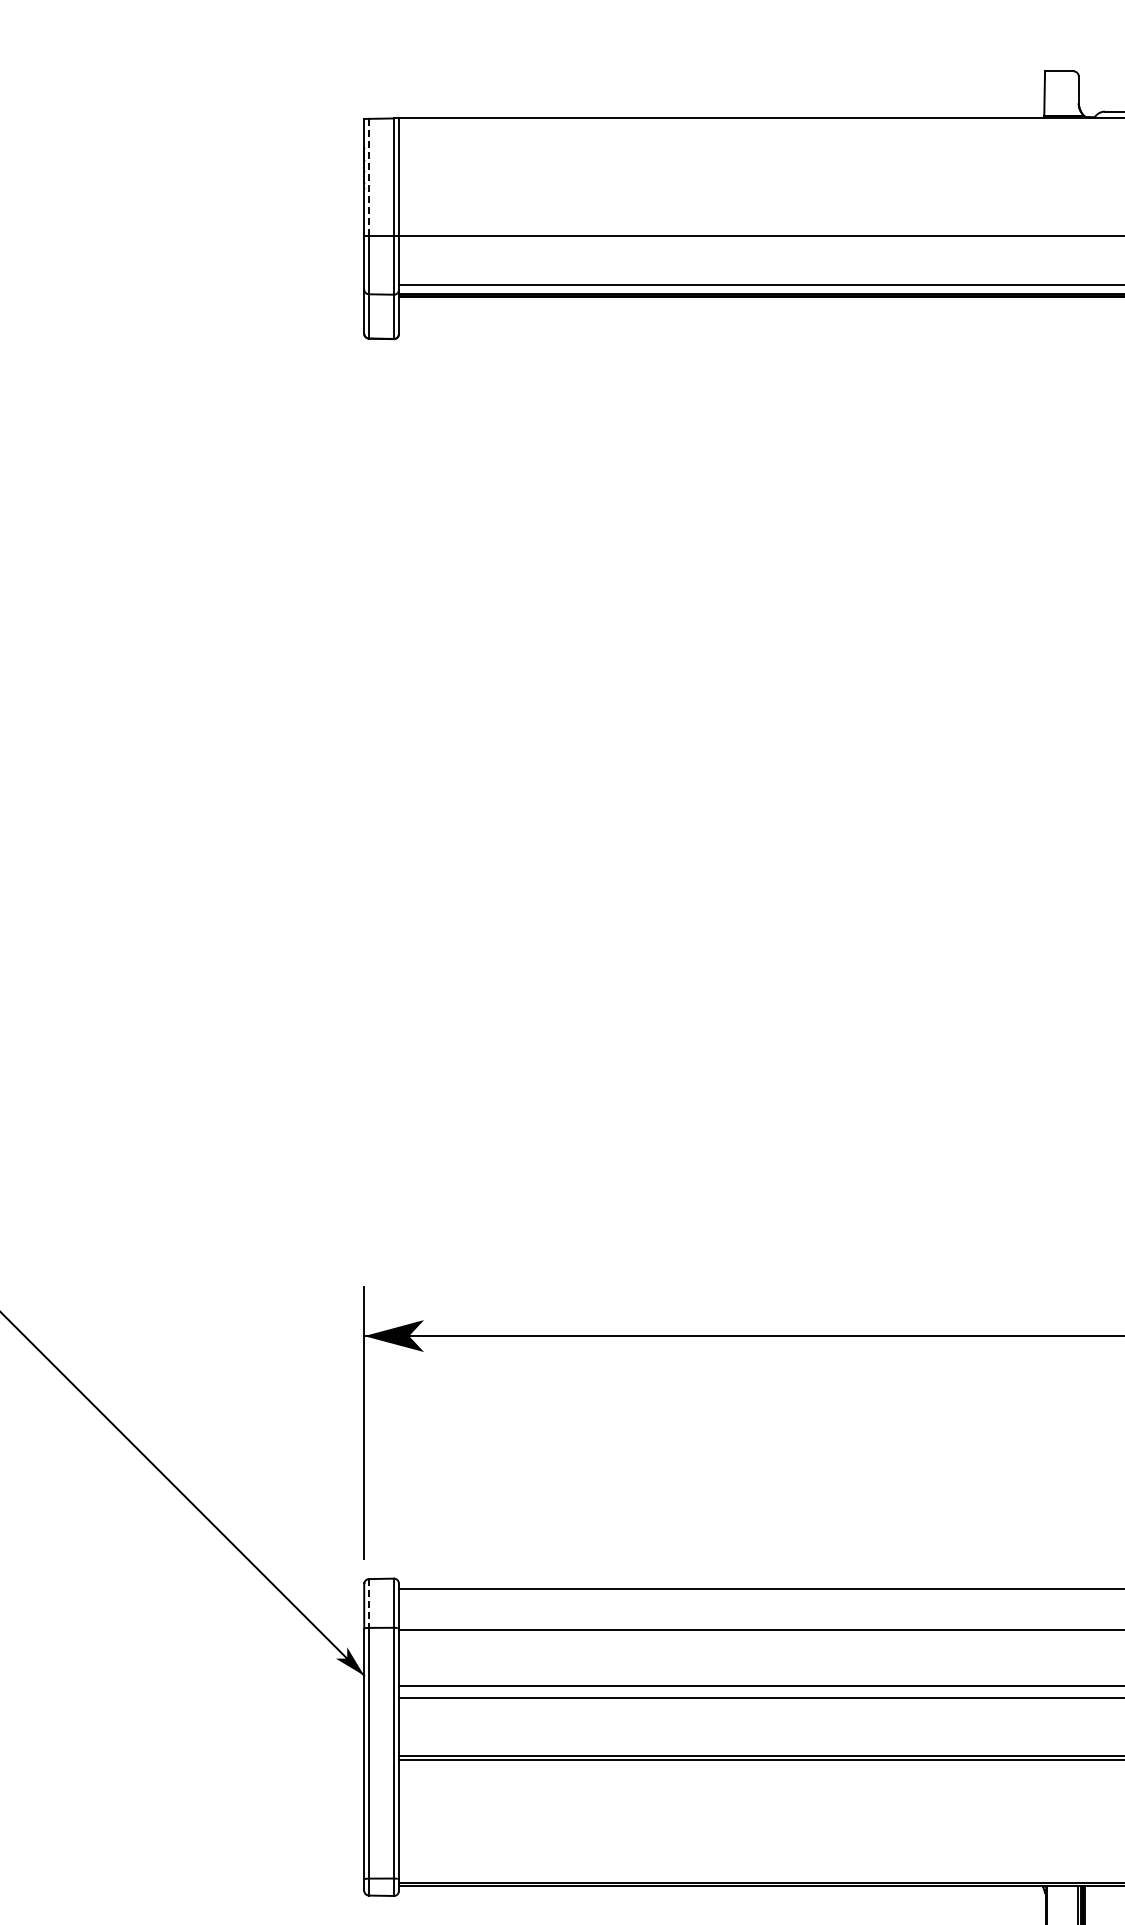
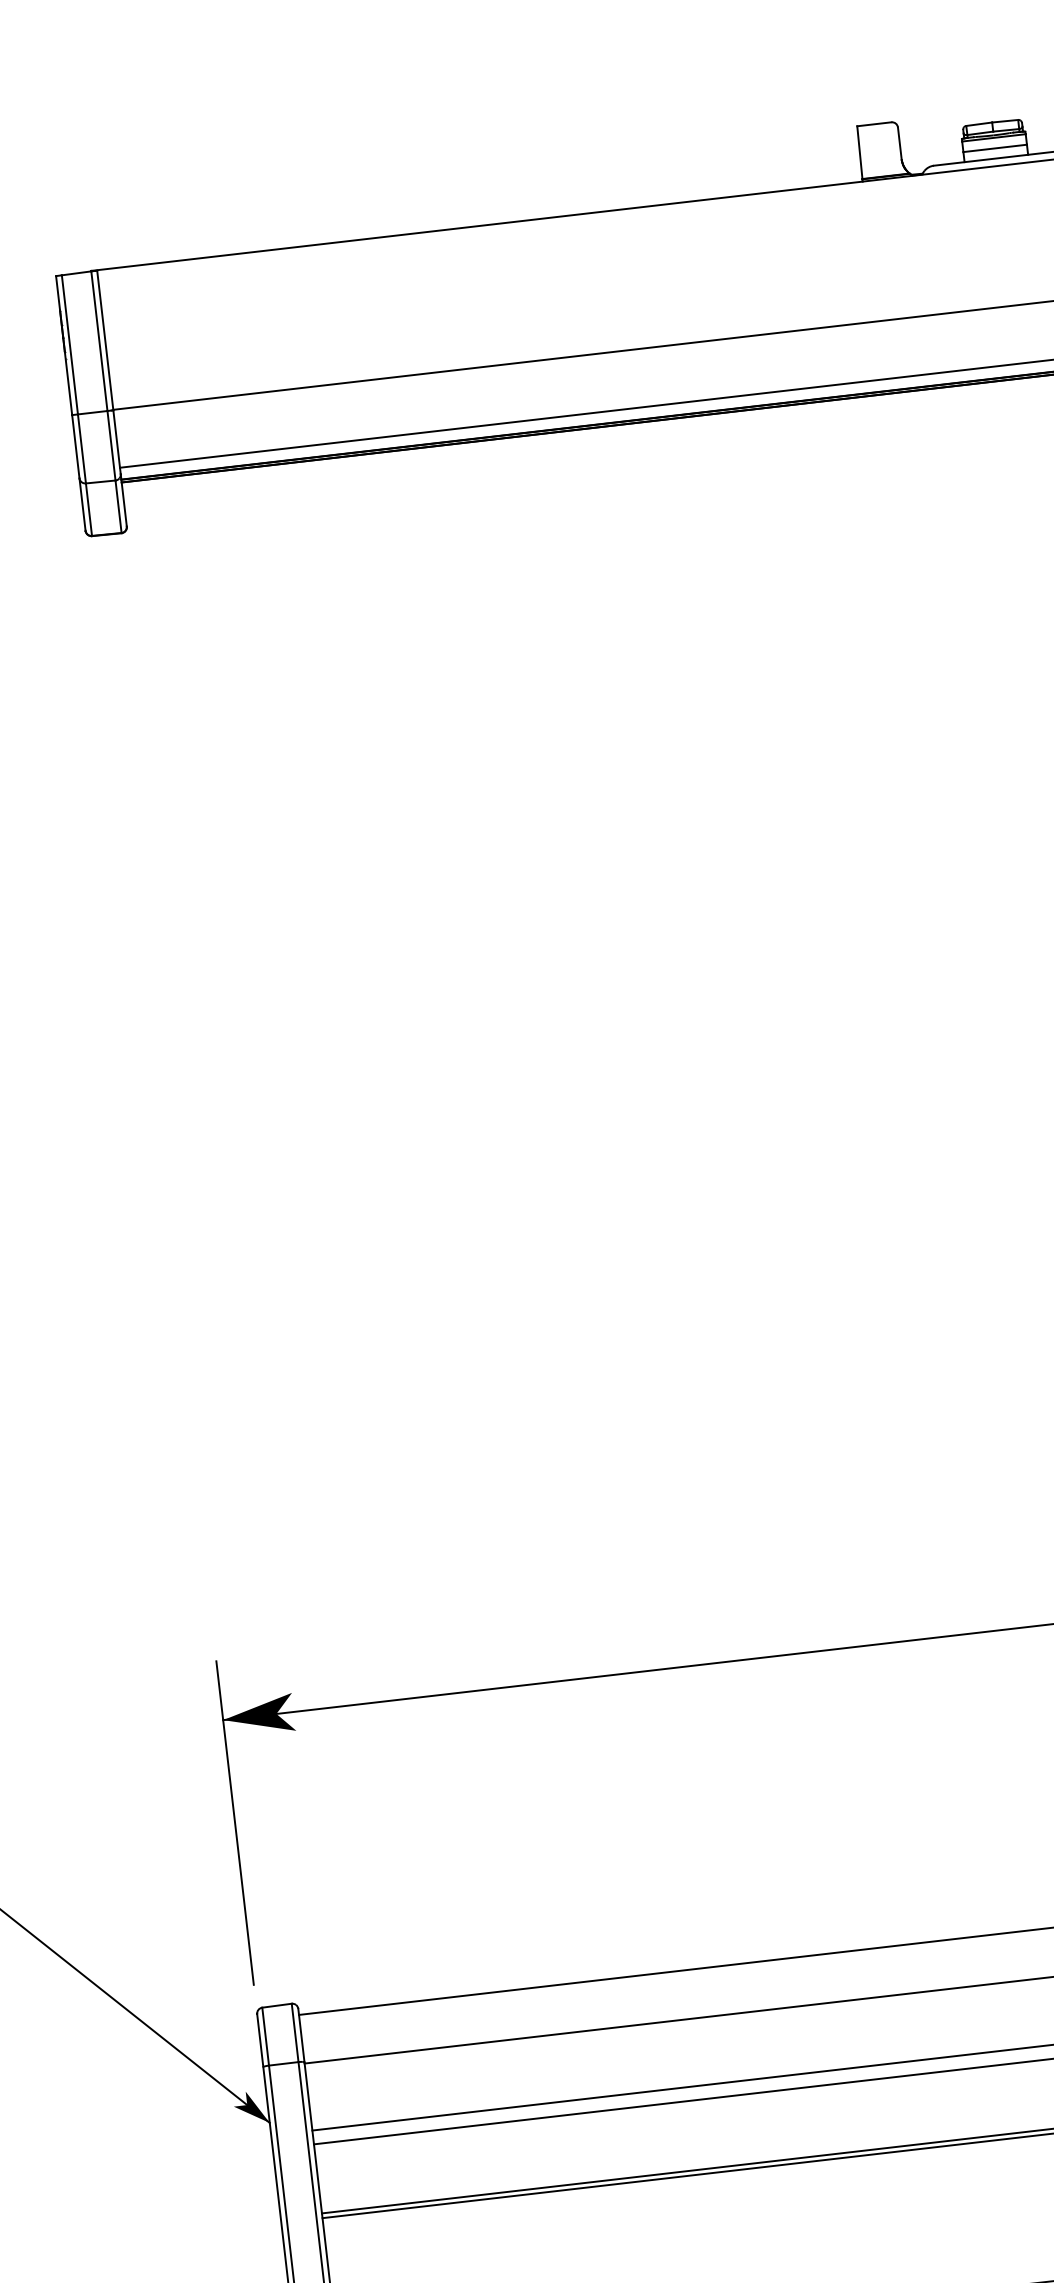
line: (369, 177) -> (70, 344), dashed -> solid
line: (369, 1603) -> (266, 2036), dashed -> solid

